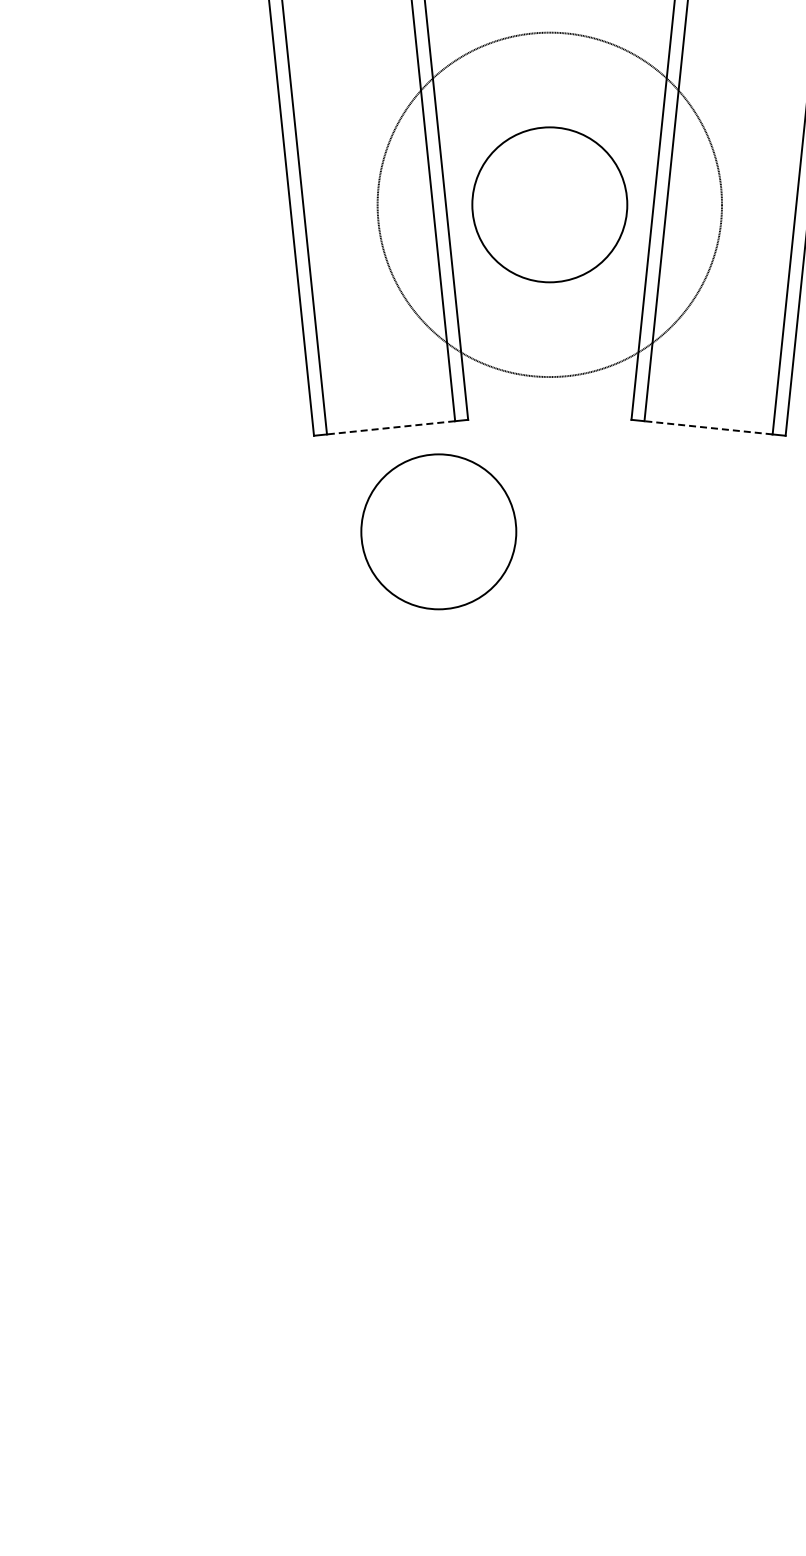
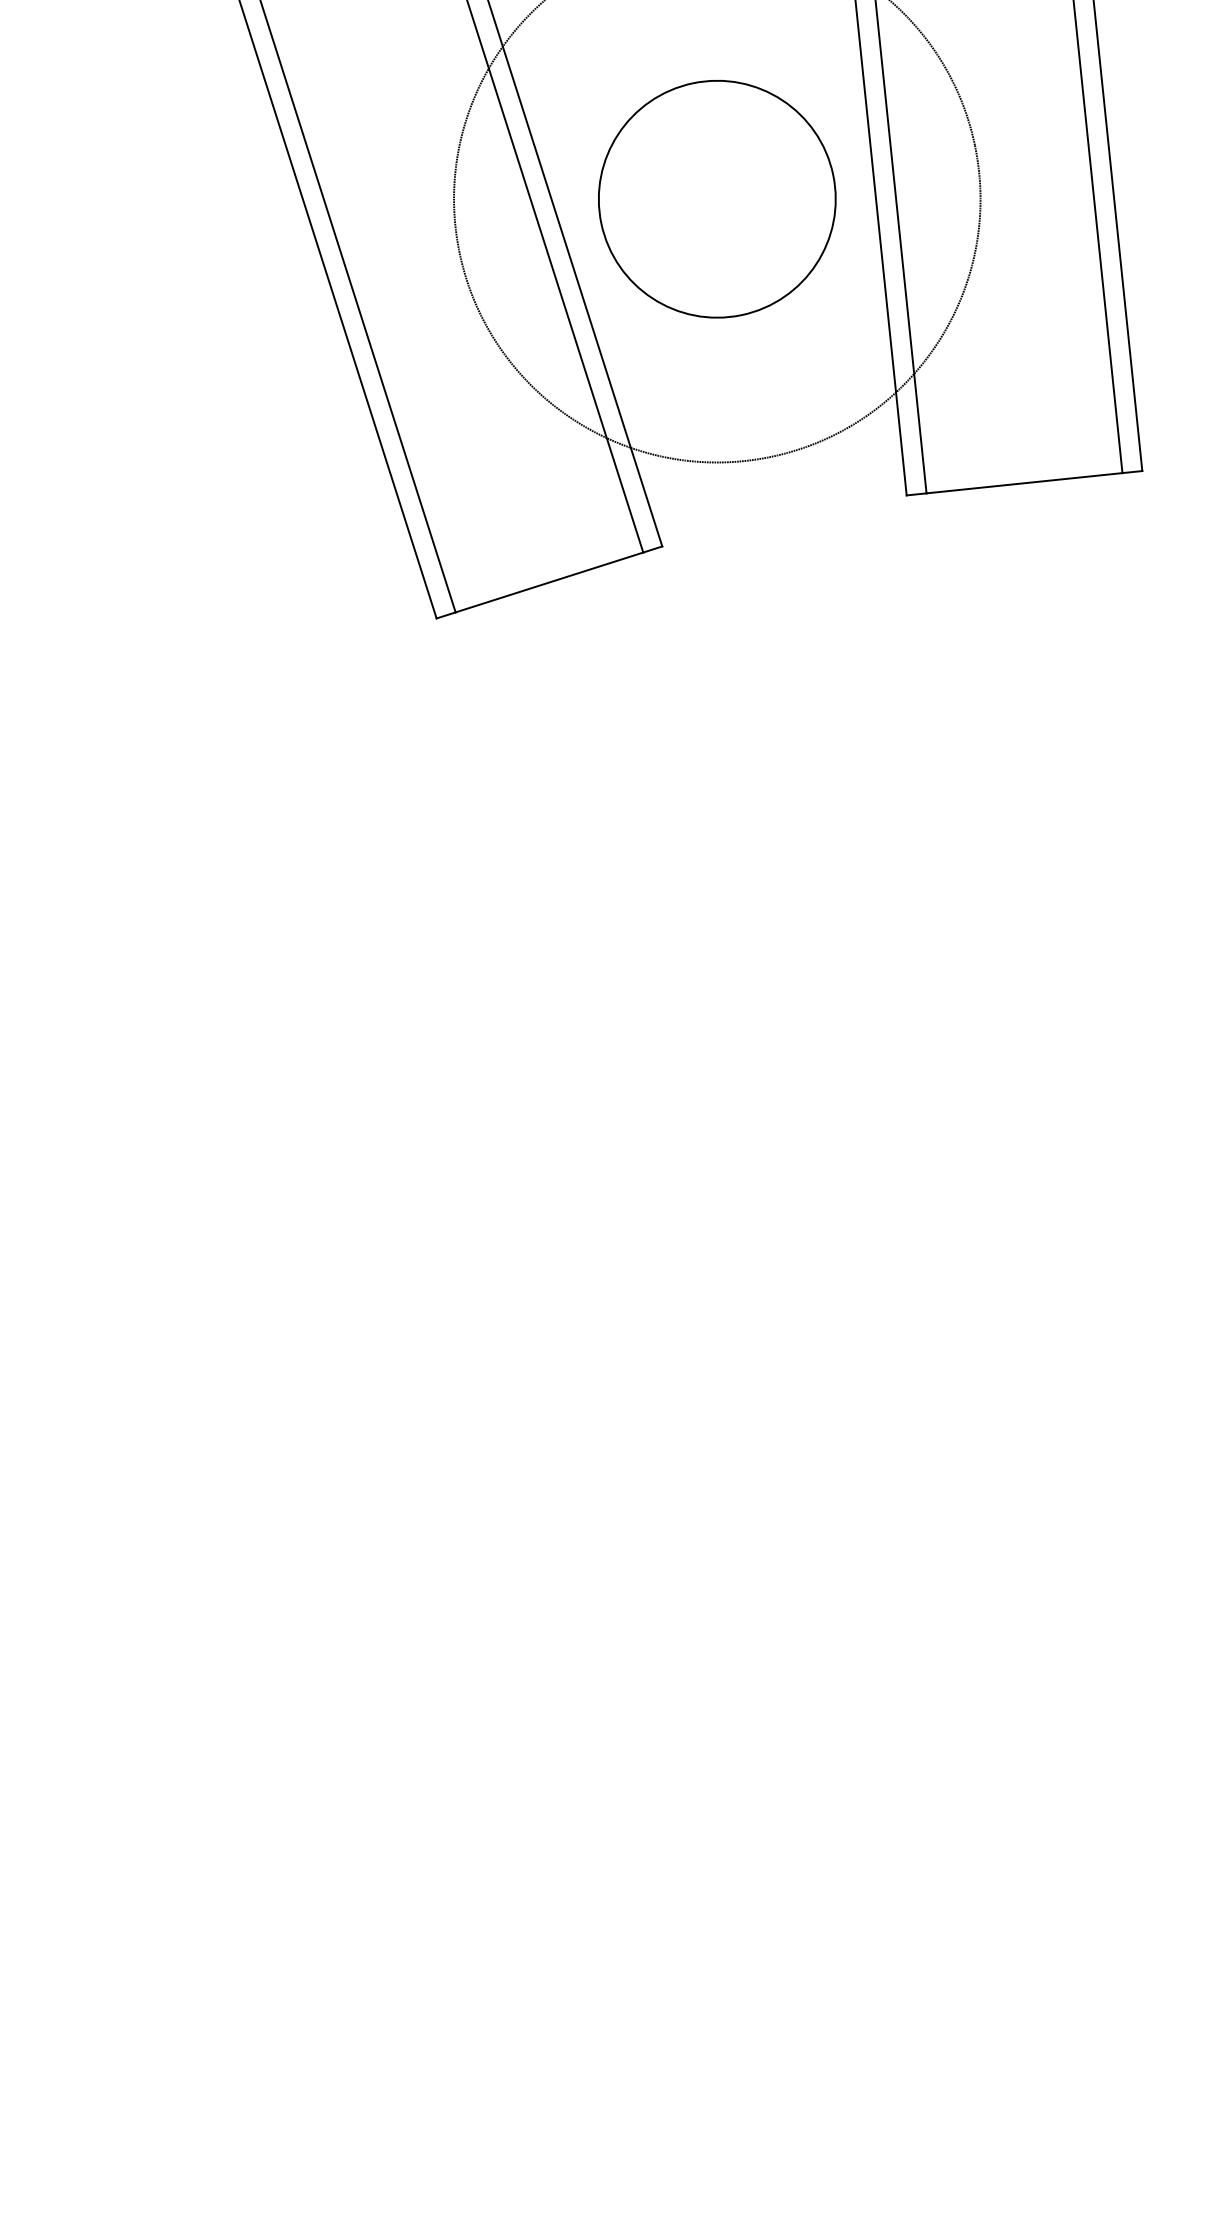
line: (390, 427) -> (548, 582), dashed -> solid
line: (708, 427) -> (1024, 482), dashed -> solid
circle: (438, 531) -> (652, 722), removed

